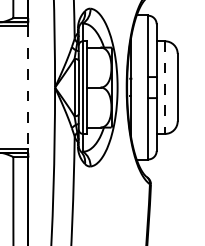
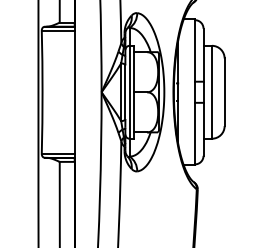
line: (28, 87) -> (74, 92), dashed -> solid
line: (164, 87) -> (211, 92), dashed -> solid

